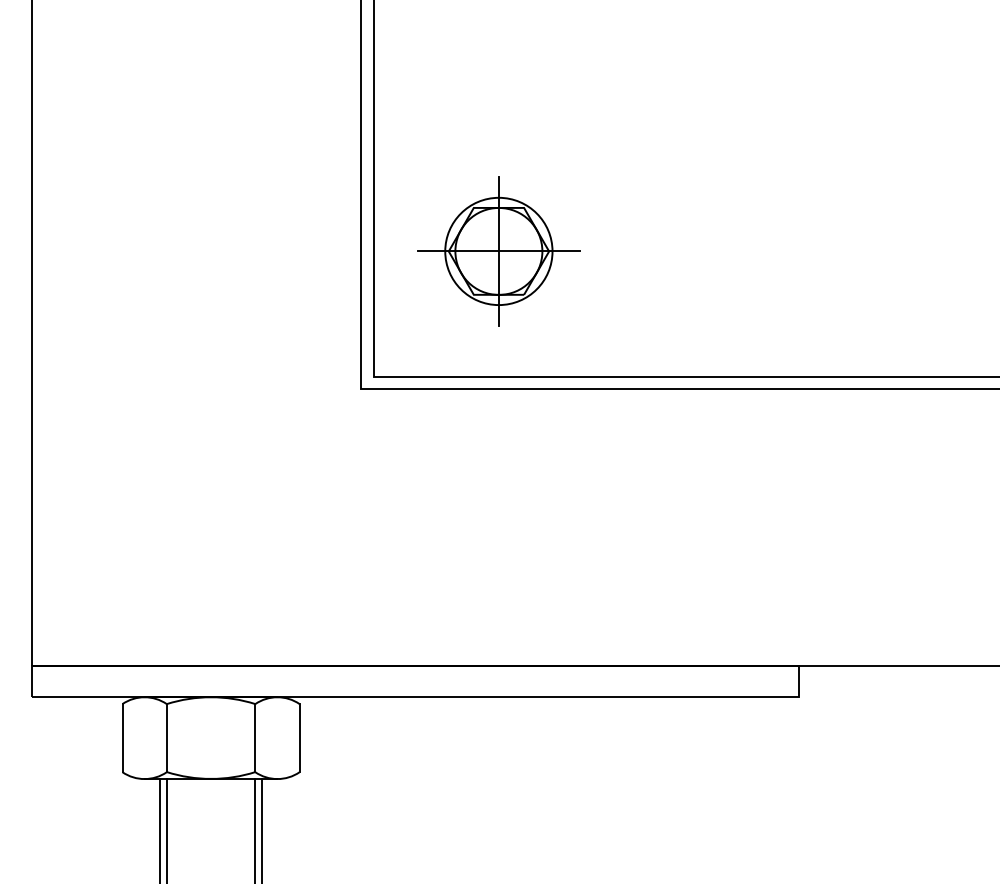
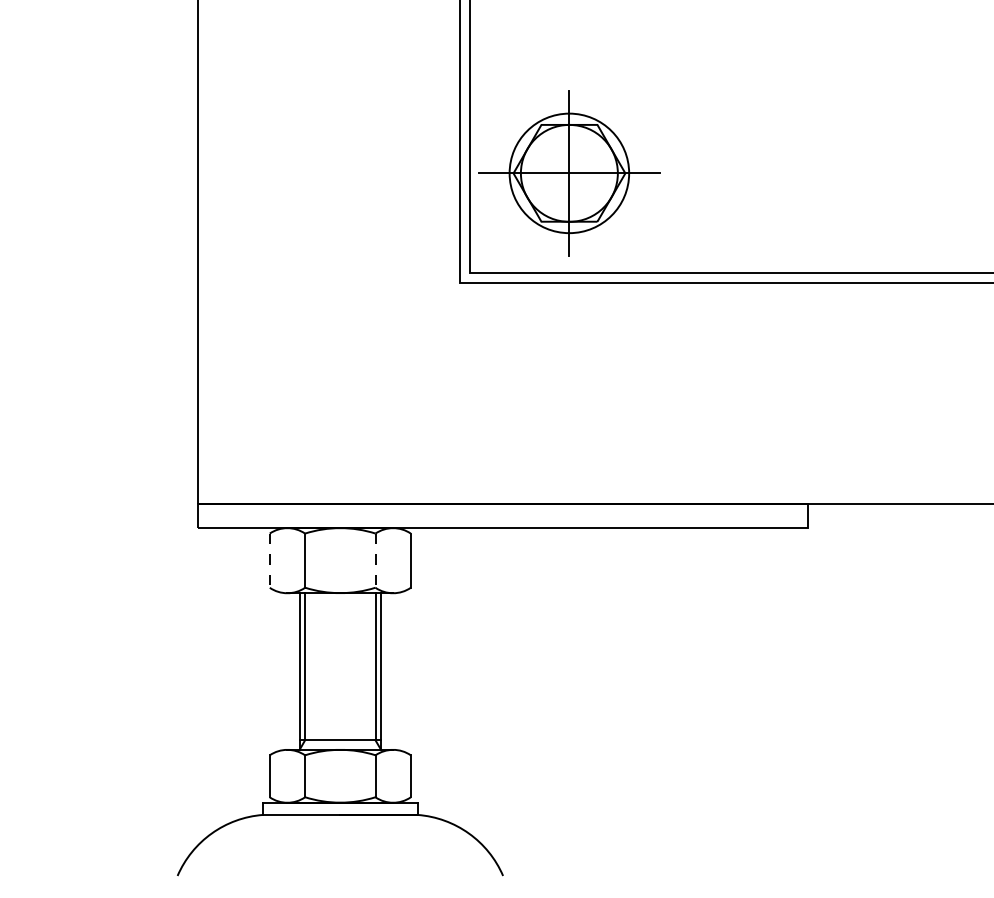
part: (498, 250) -> (569, 172), size x1.4
line: (122, 739) -> (269, 561), solid -> dashed
line: (255, 739) -> (375, 561), solid -> dashed

